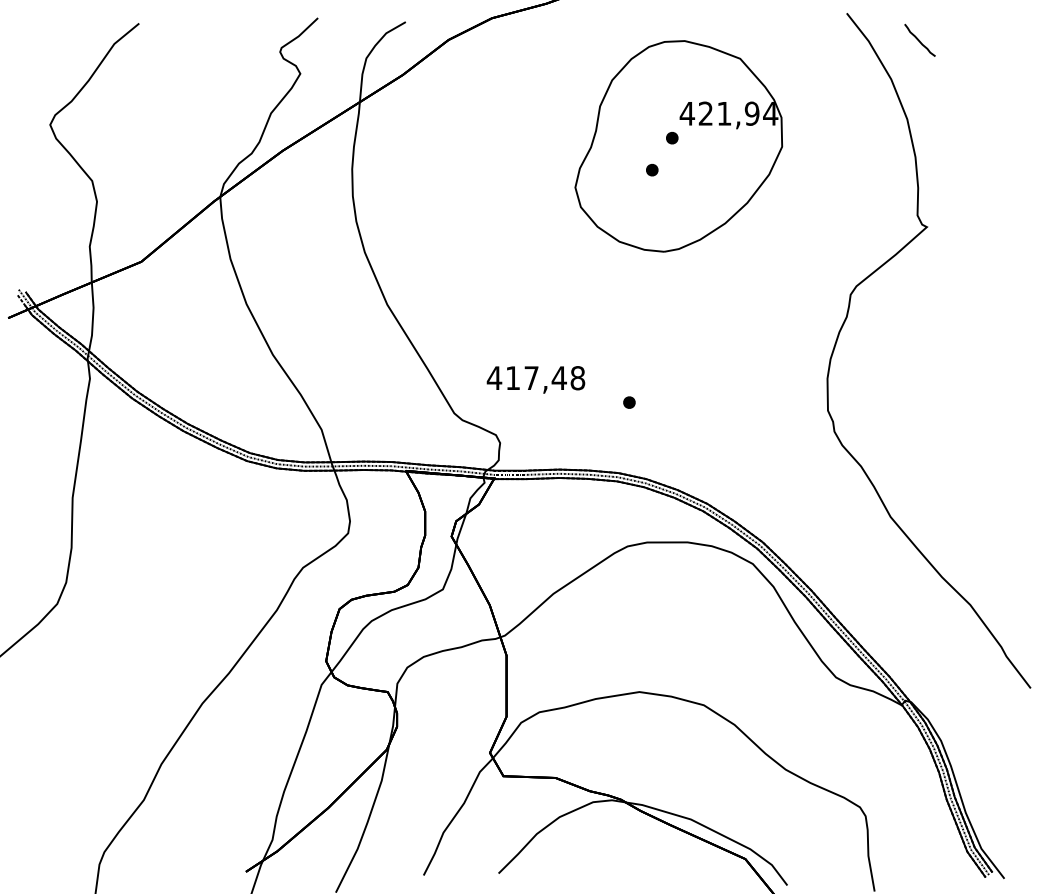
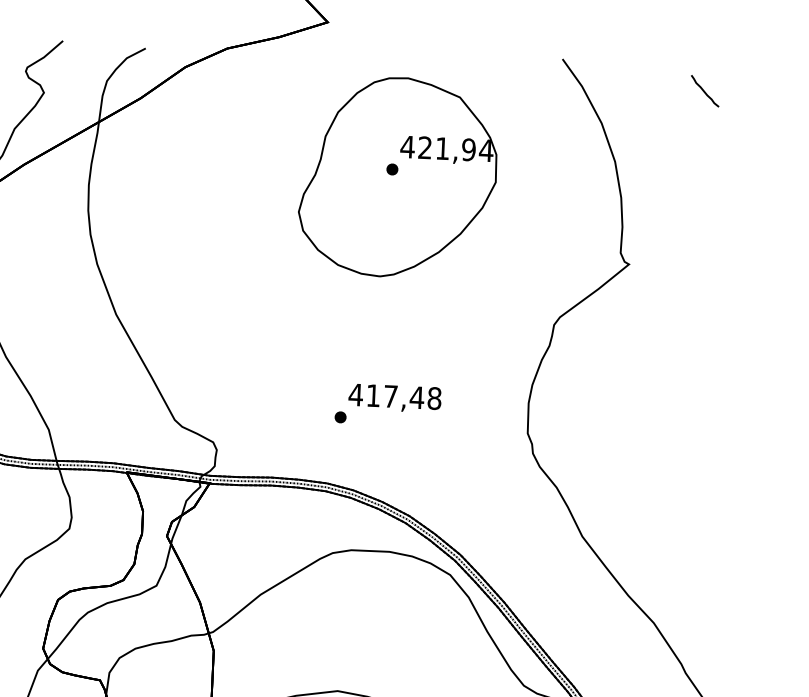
curve: (919, 39) -> (704, 90), moved
part: (652, 170) -> (372, 199), removed
text: (535, 379) -> (394, 397), moved

